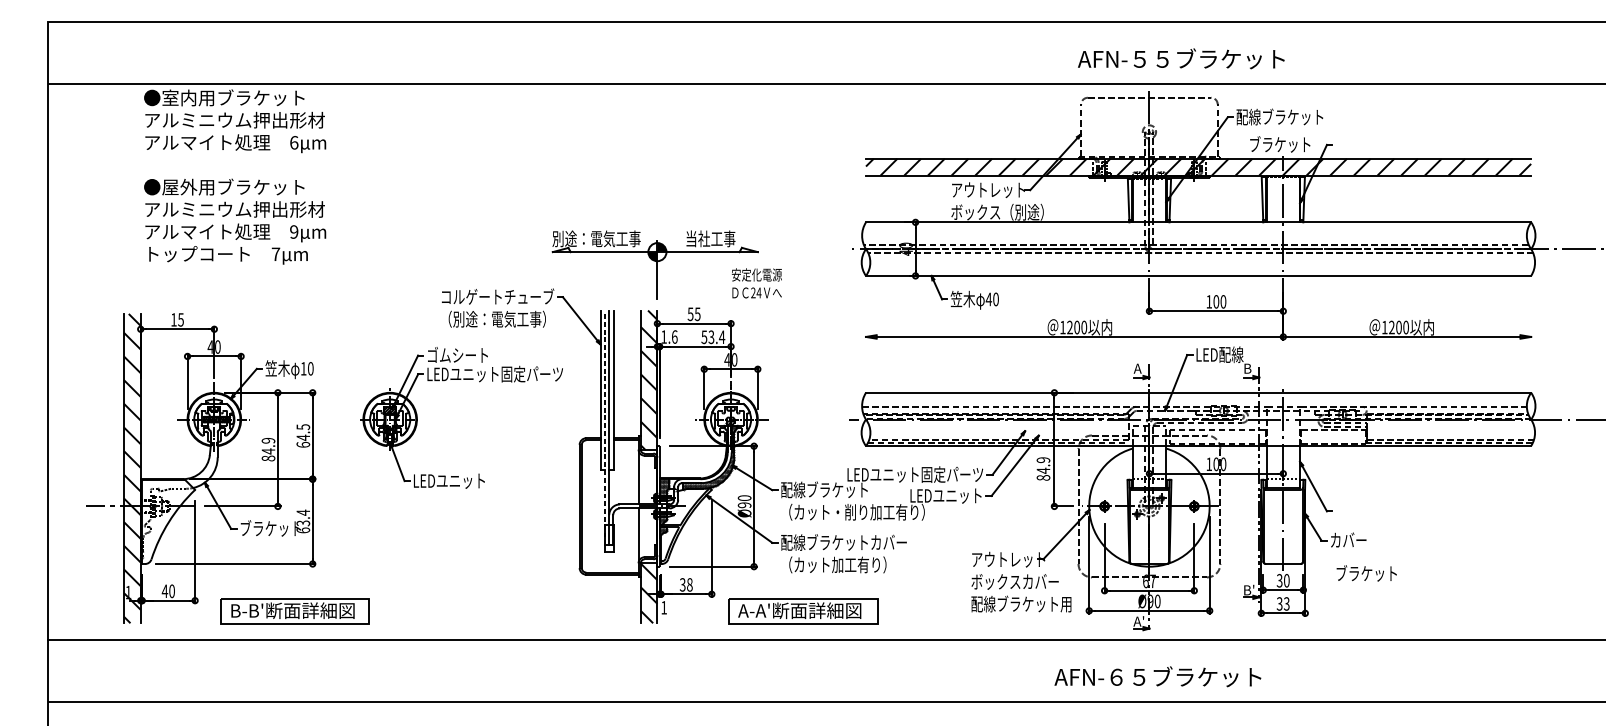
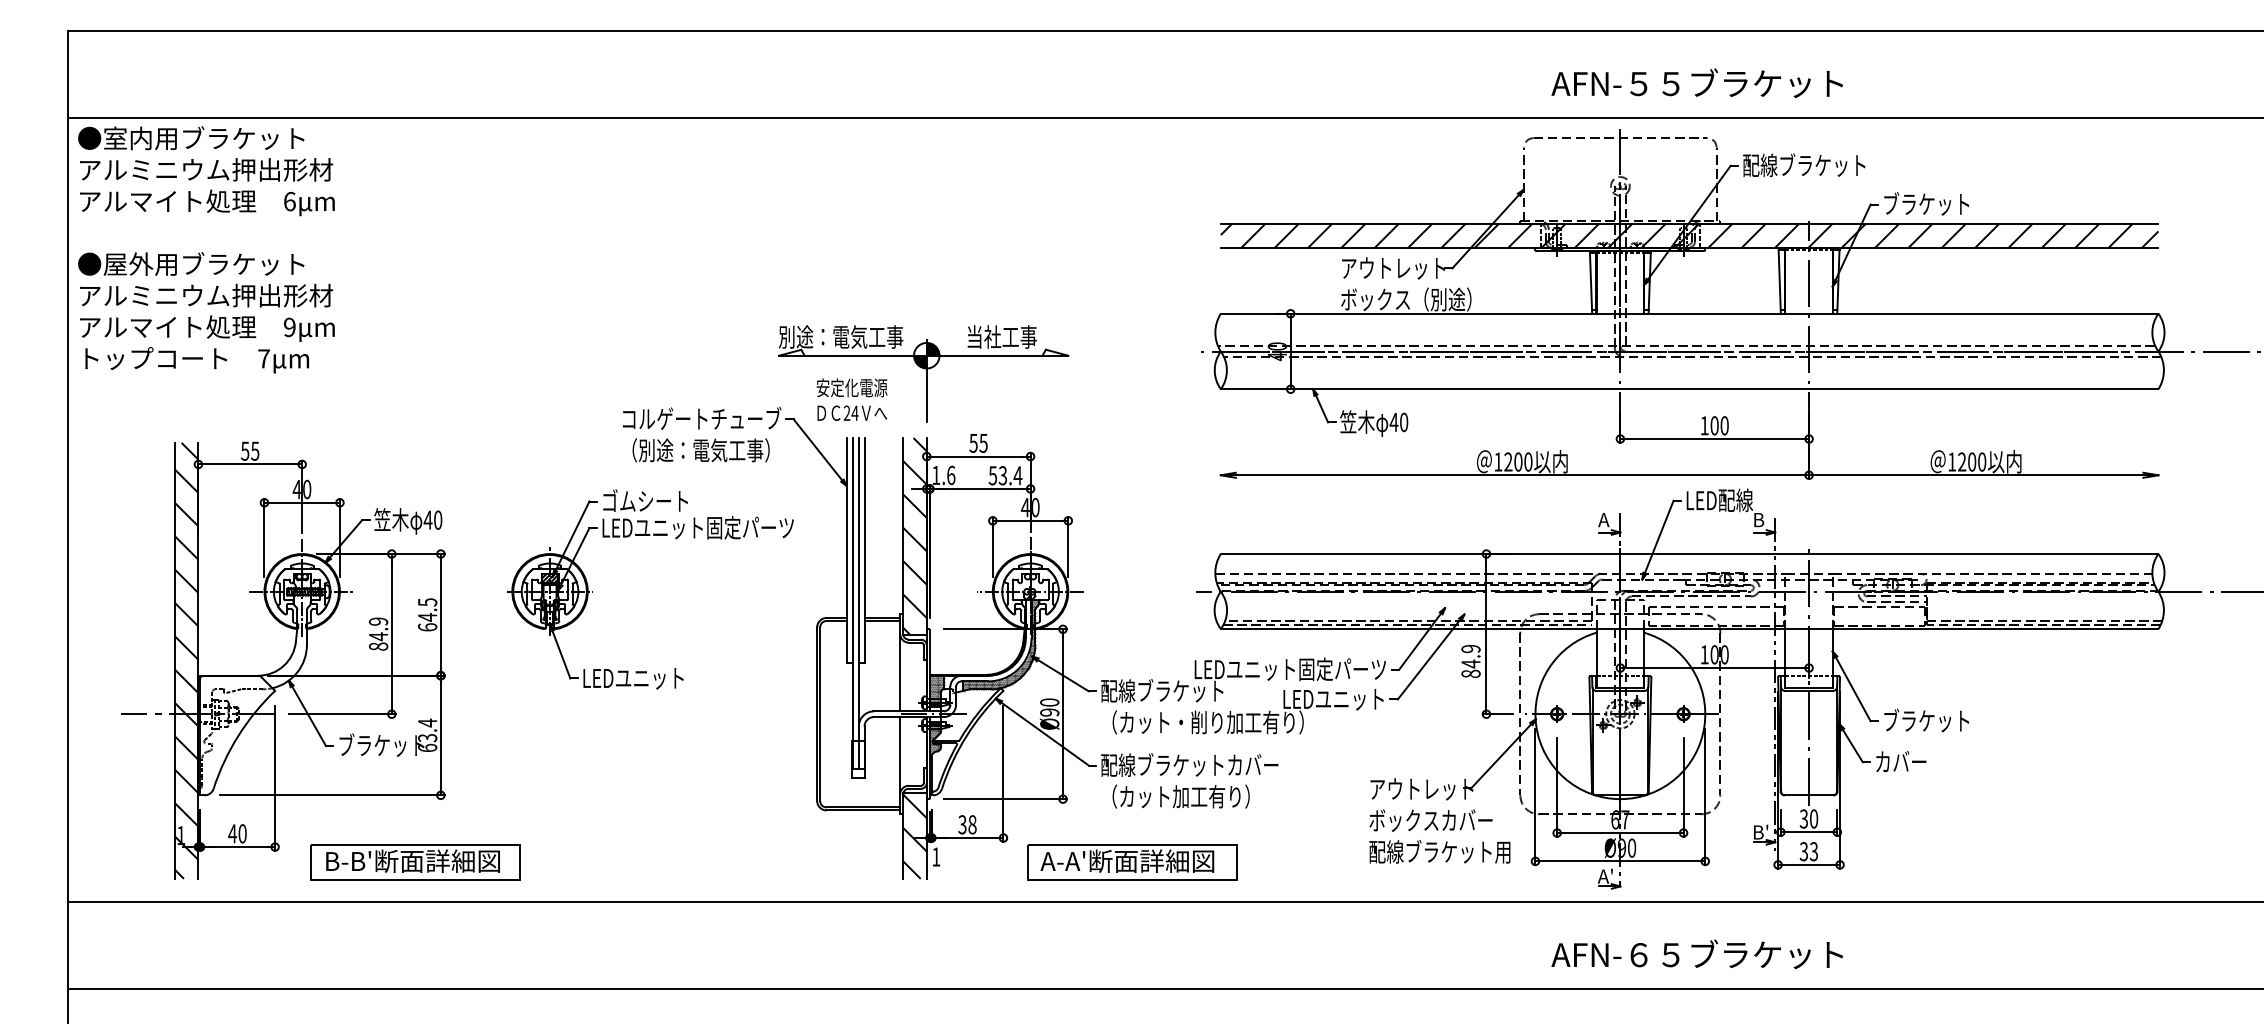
text: (1180, 58) -> (1696, 82), moved
text: (1280, 144) -> (1926, 203), moved
text: (235, 176) -> (206, 249), moved
text: (756, 283) -> (851, 399), moved
text: (174, 319) -> (245, 450), 15 -> 55
text: (303, 368) -> (427, 519), 10 -> 40
line: (605, 427) -> (853, 603), dashed -> solid
text: (1366, 573) -> (1926, 720), moved
text: (1157, 676) -> (1696, 954), moved

